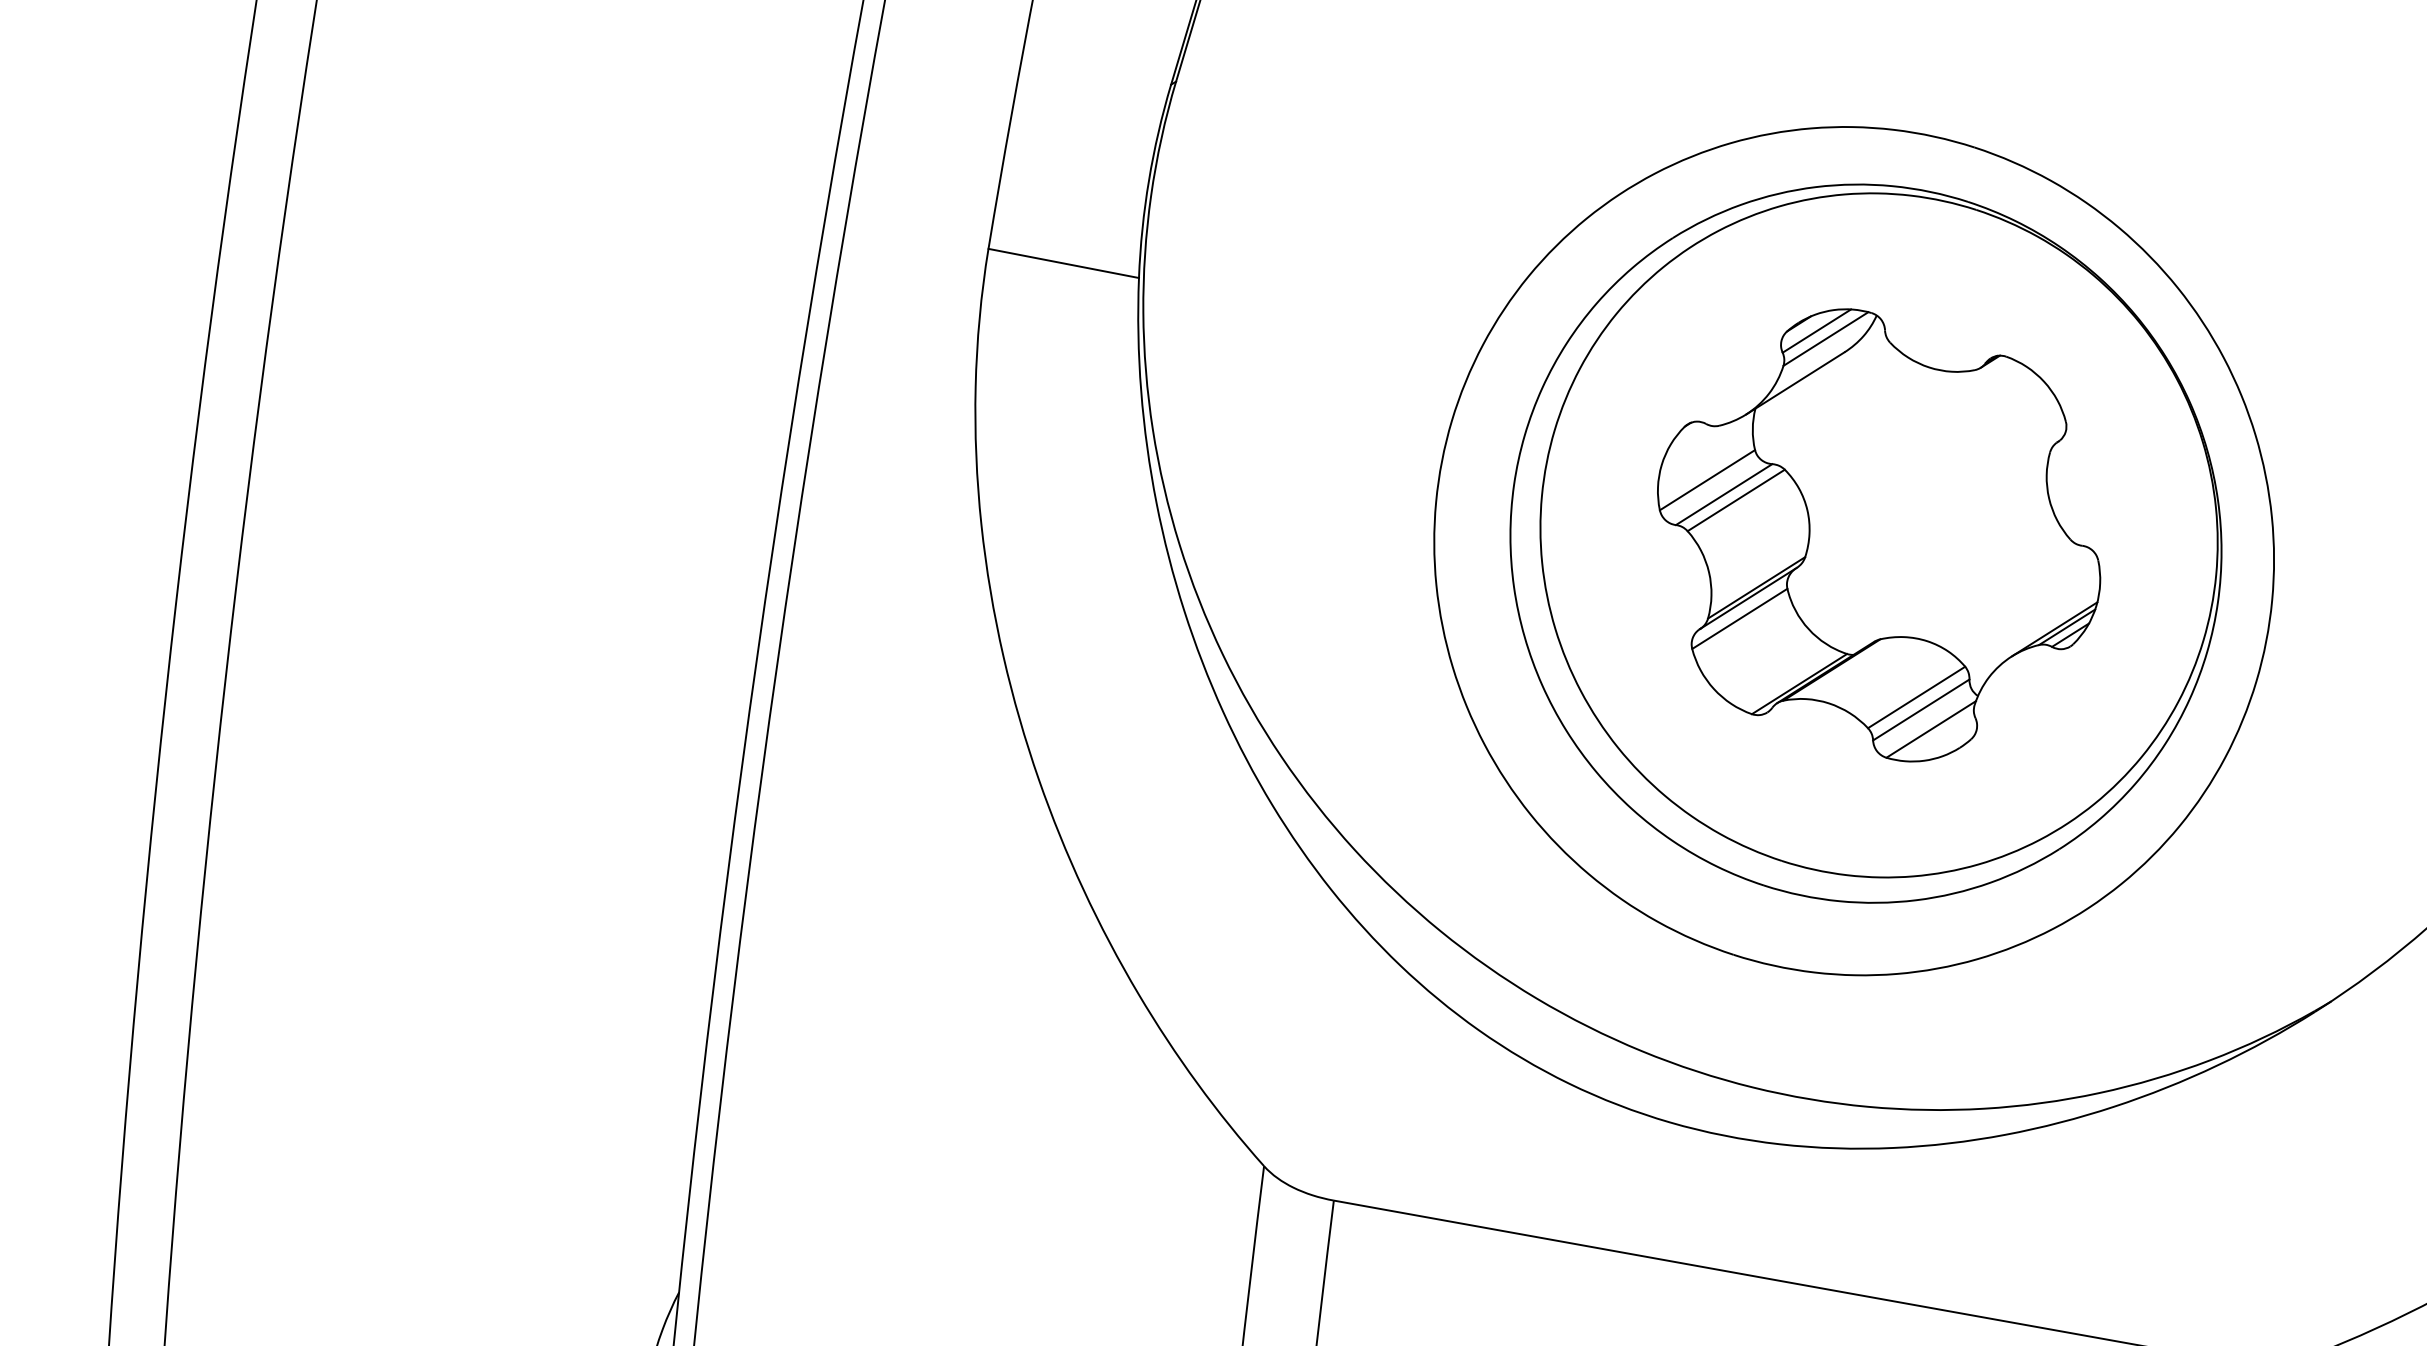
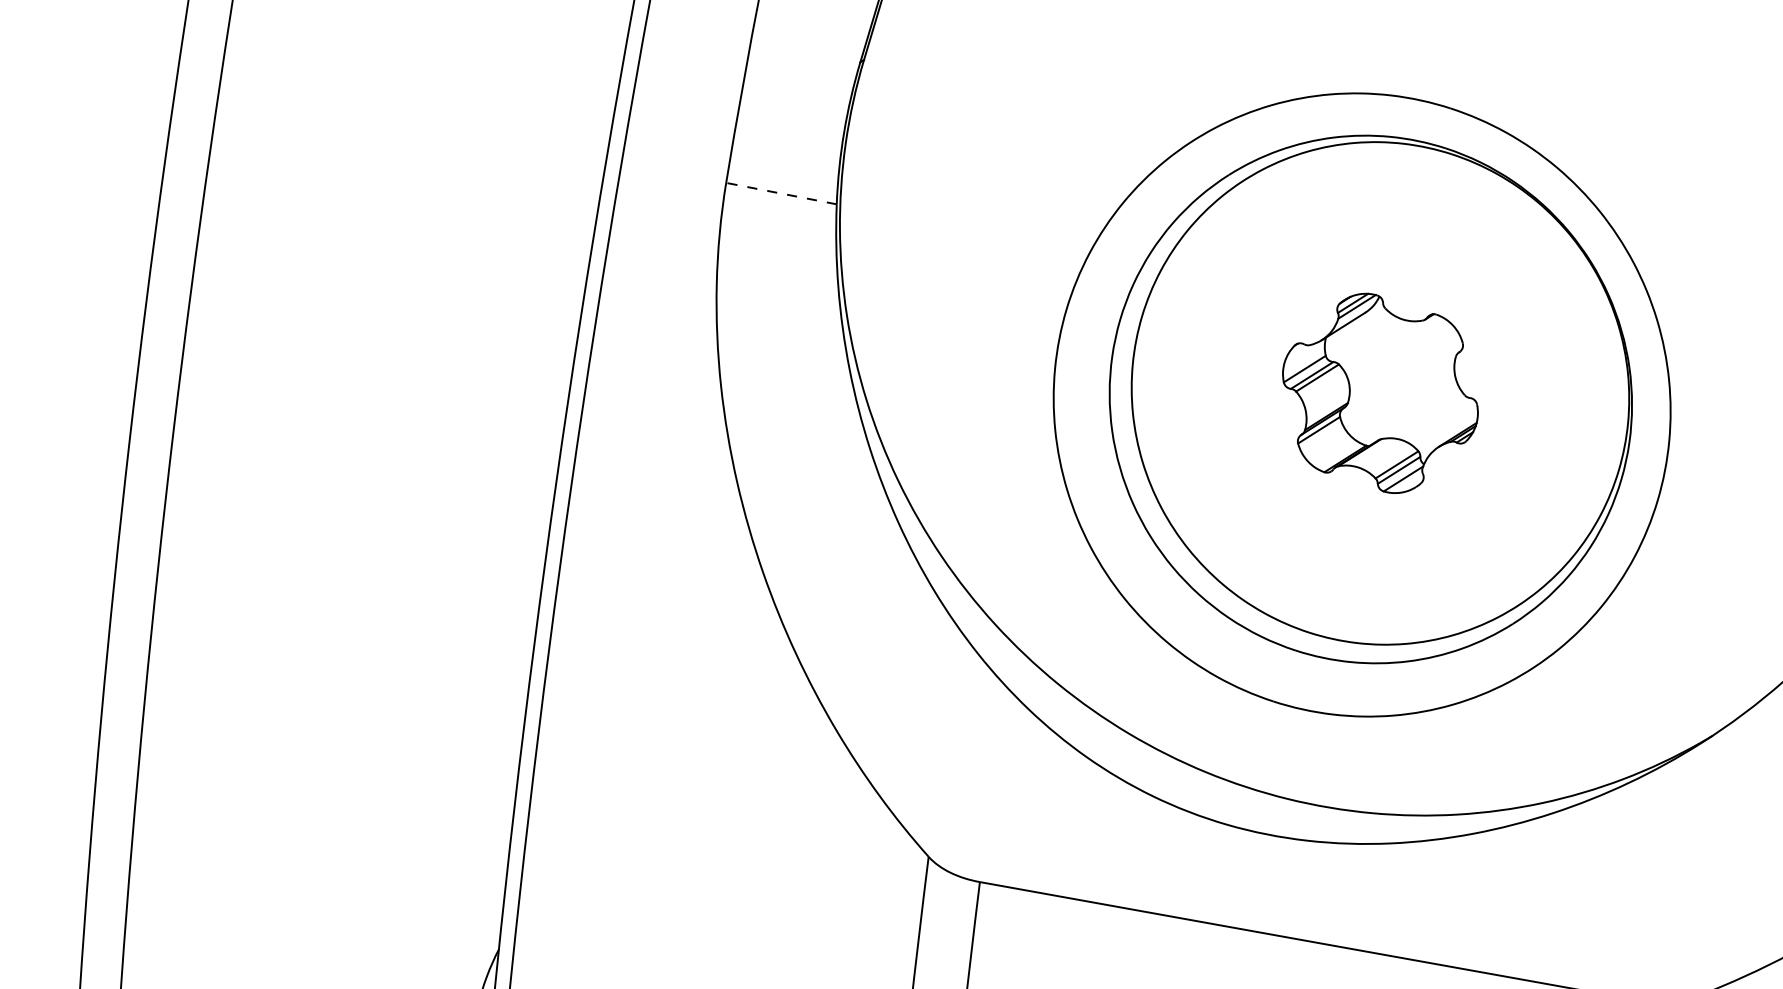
line: (1063, 263) -> (781, 193), solid -> dashed
part: (1879, 535) -> (1380, 393), size x0.6

